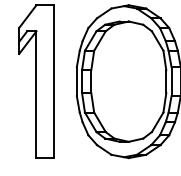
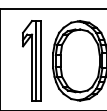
line: (45, 80) -> (36, 60), added

